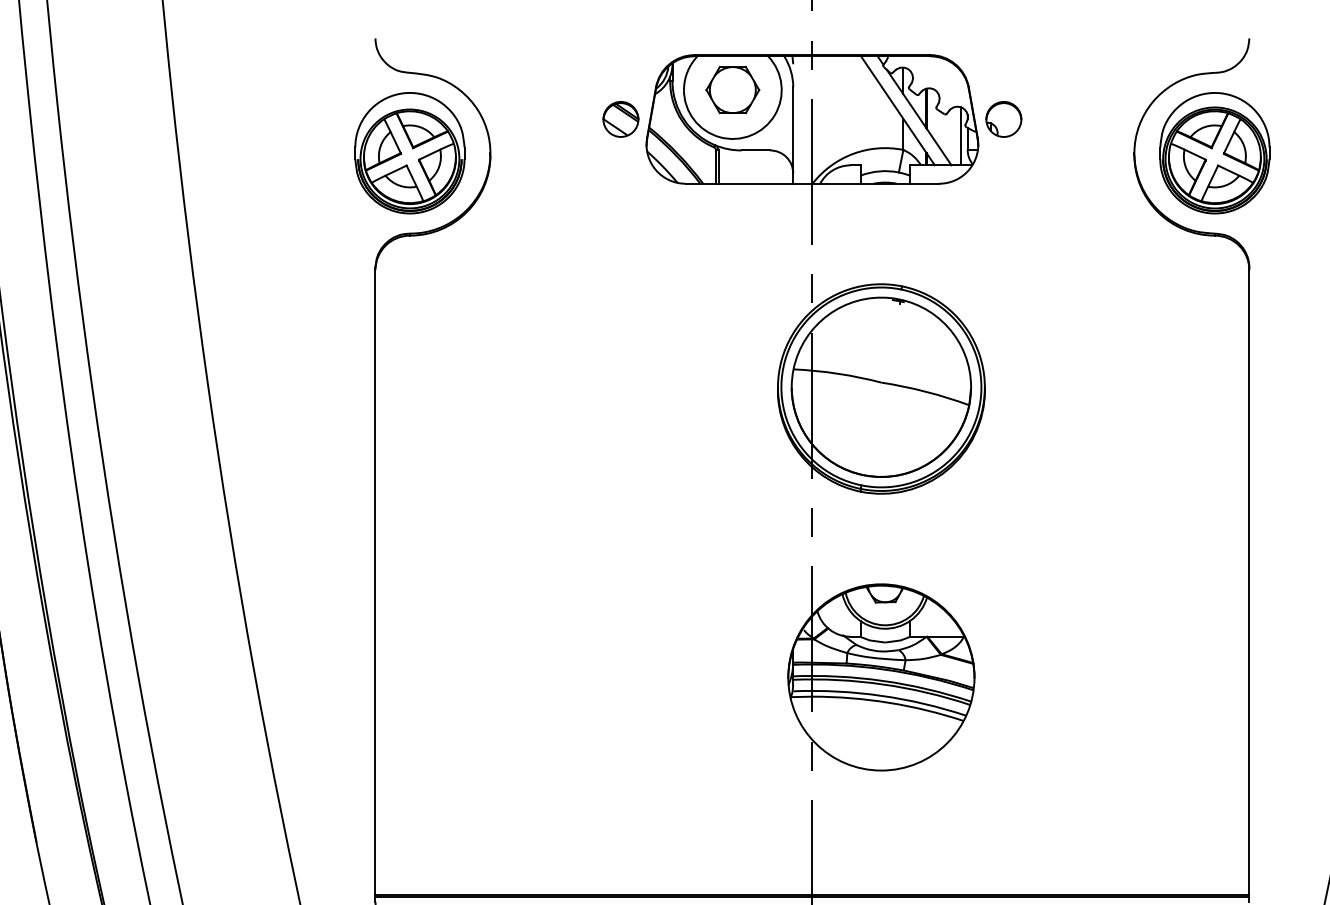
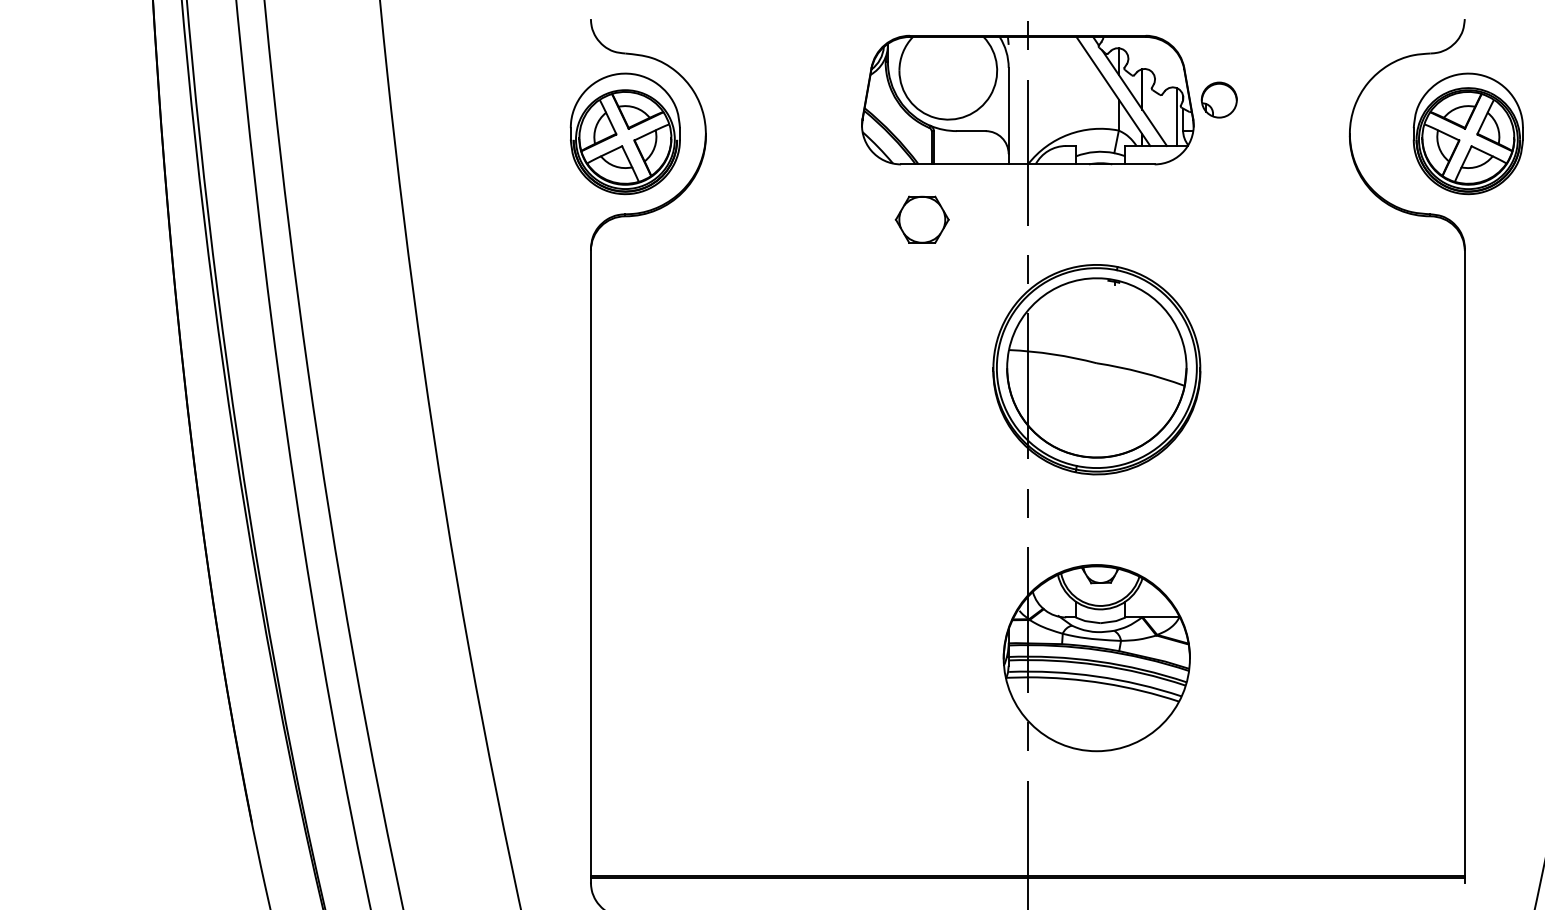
part: (732, 89) -> (921, 219), moved
part: (621, 118) -> (836, 99), removed
part: (1214, 152) -> (1467, 133), moved

